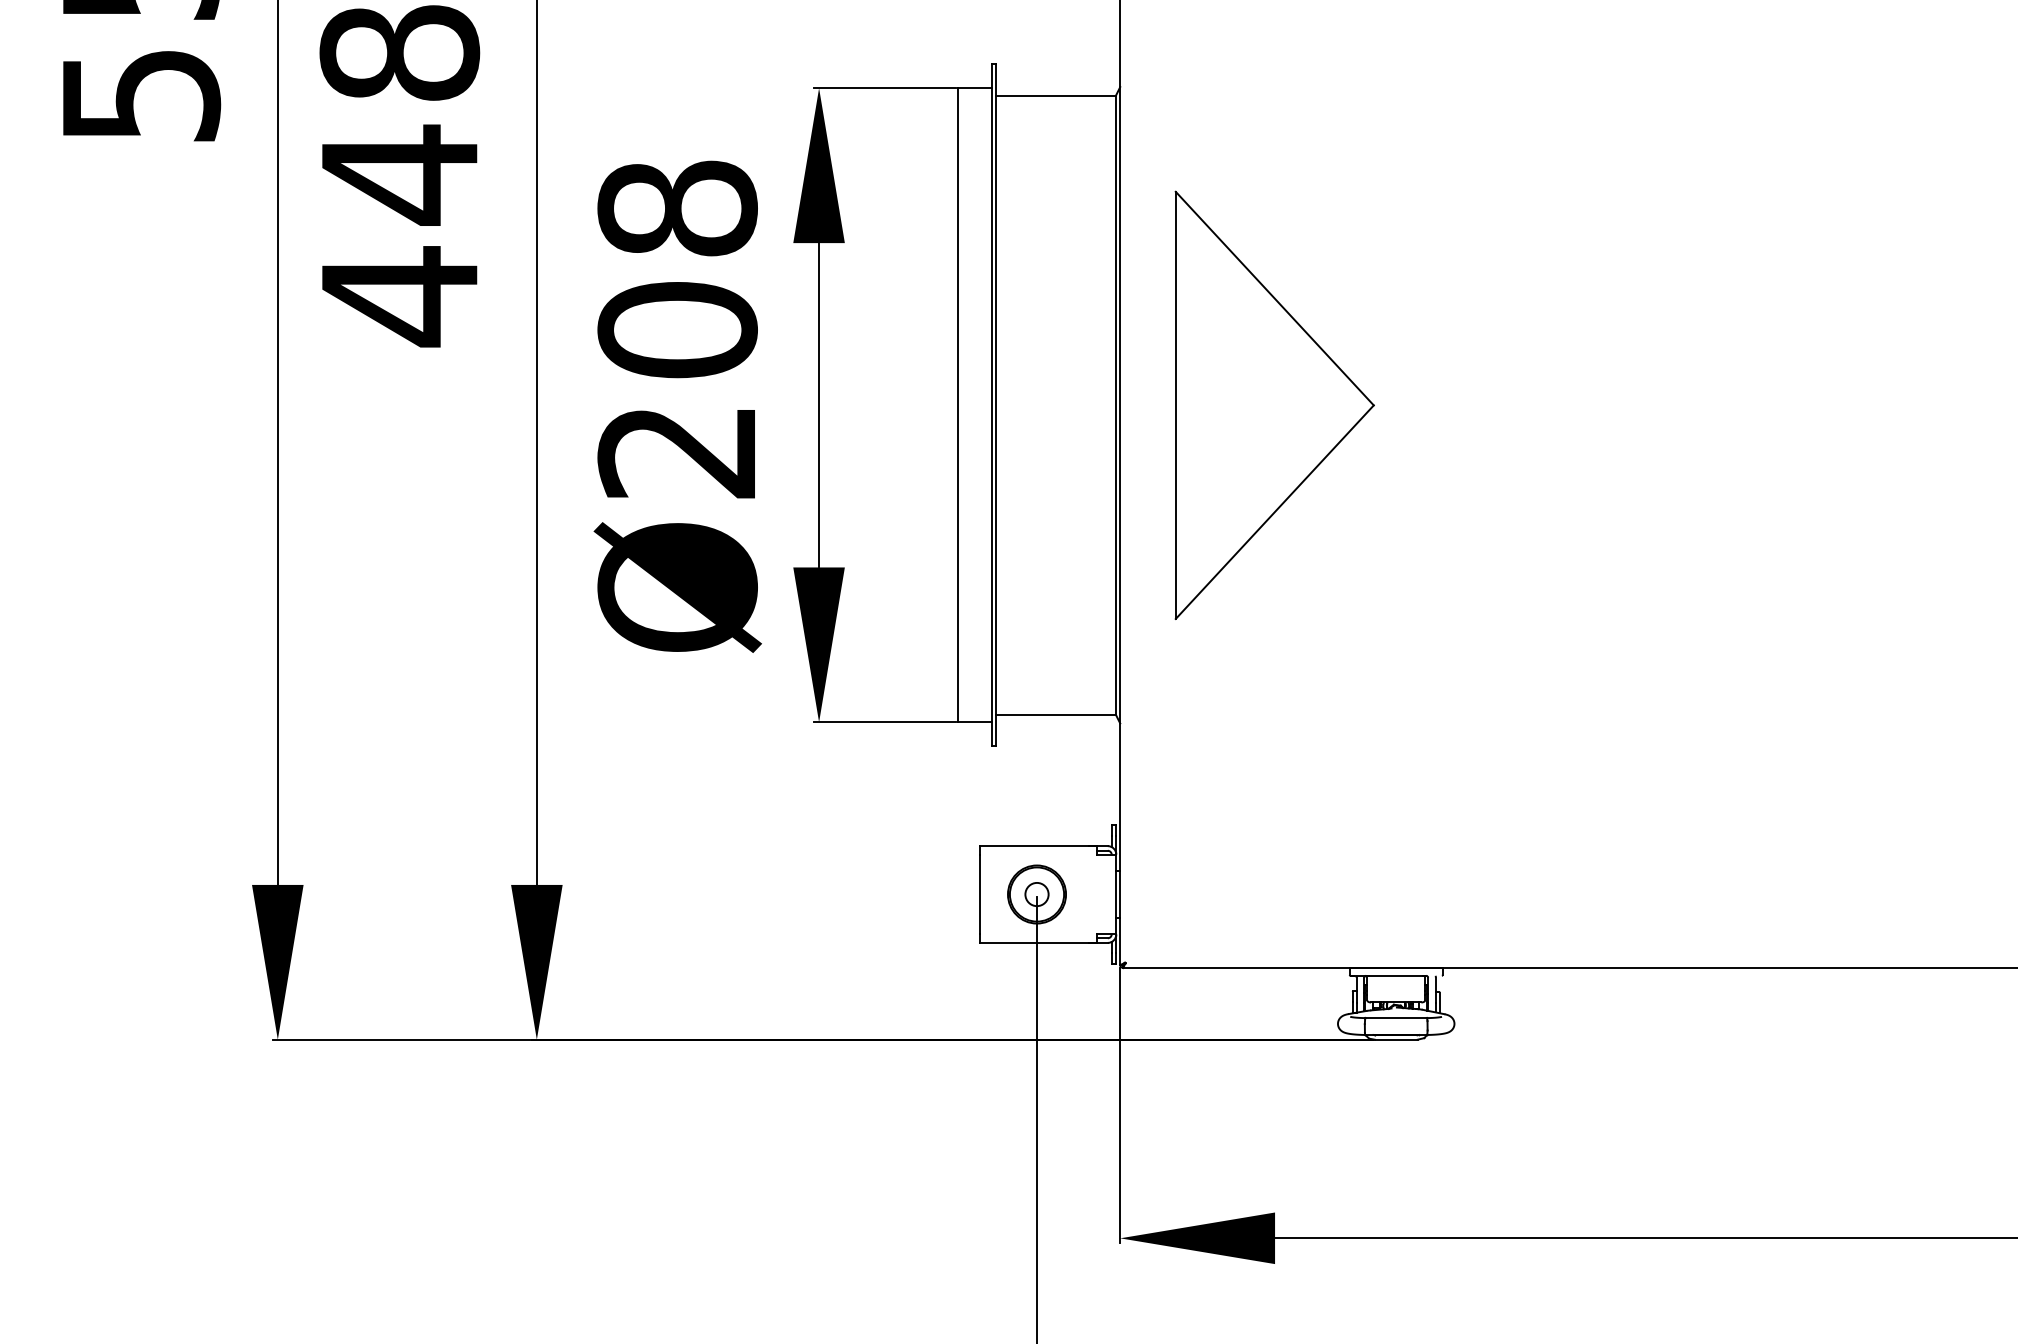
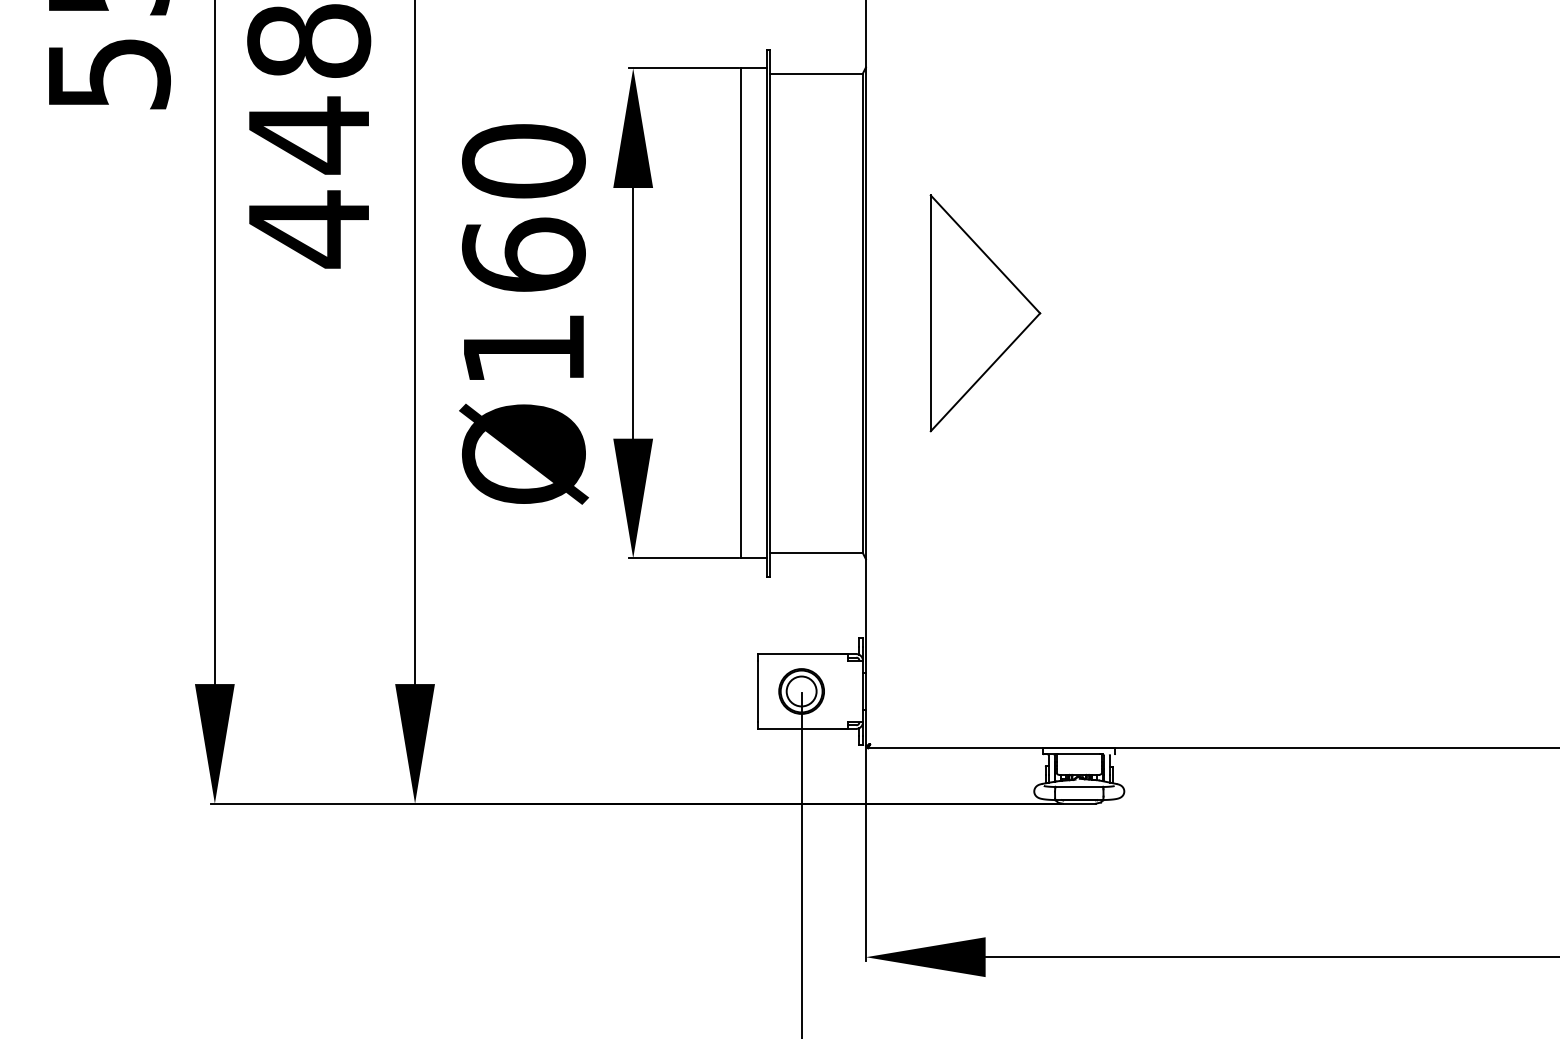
text: (677, 329) -> (523, 254), Ø208 -> Ø160
part: (1274, 404) -> (985, 312), size x0.71
circle: (1036, 894) -> (801, 691), size x1.67

